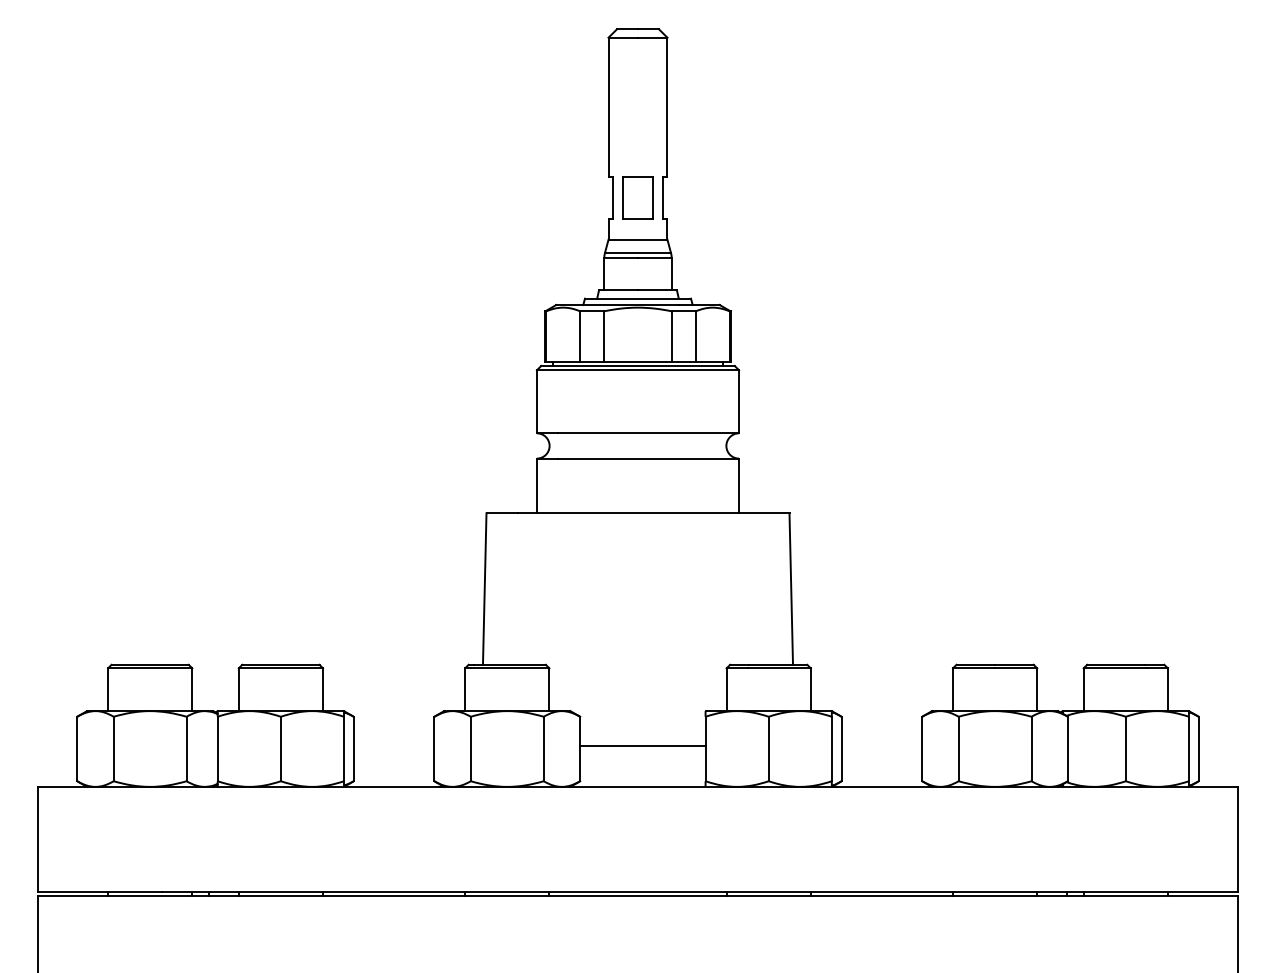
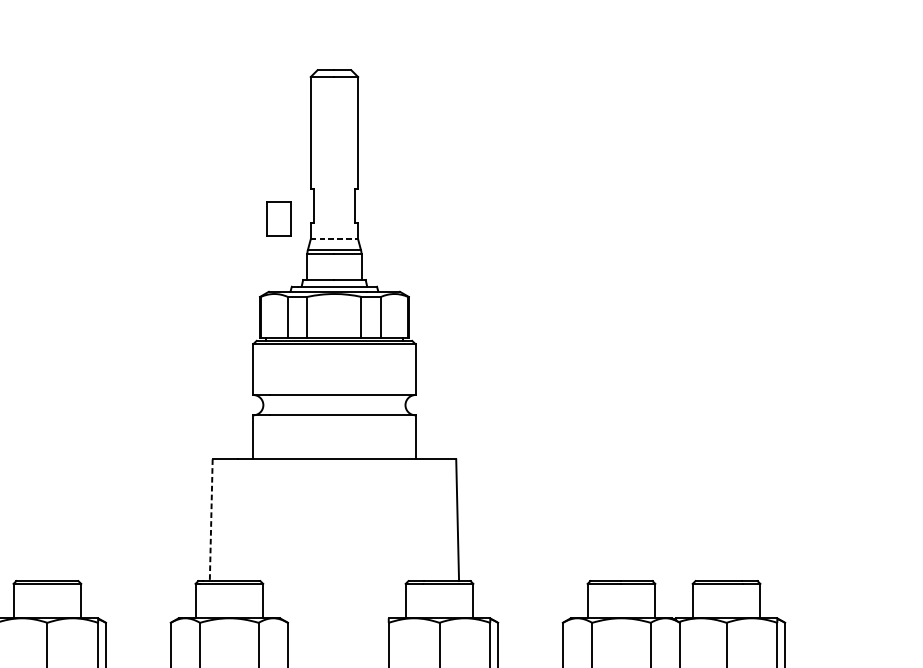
part: (637, 197) -> (278, 219), moved
line: (638, 239) -> (334, 239), solid -> dashed
line: (484, 589) -> (211, 520), solid -> dashed
line: (642, 745) -> (338, 645), removed

